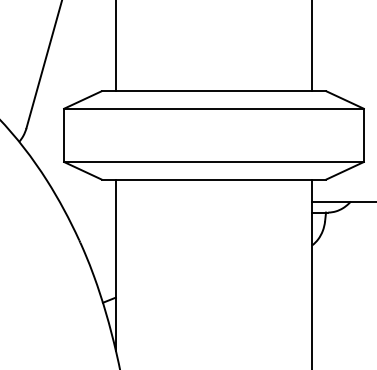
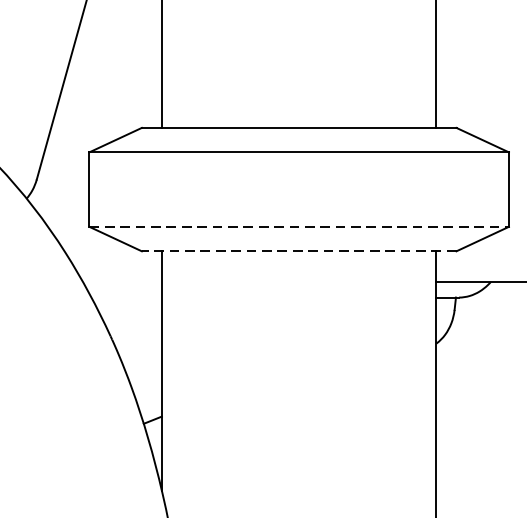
line: (214, 162) -> (299, 227), solid -> dashed
line: (213, 179) -> (298, 251), solid -> dashed

